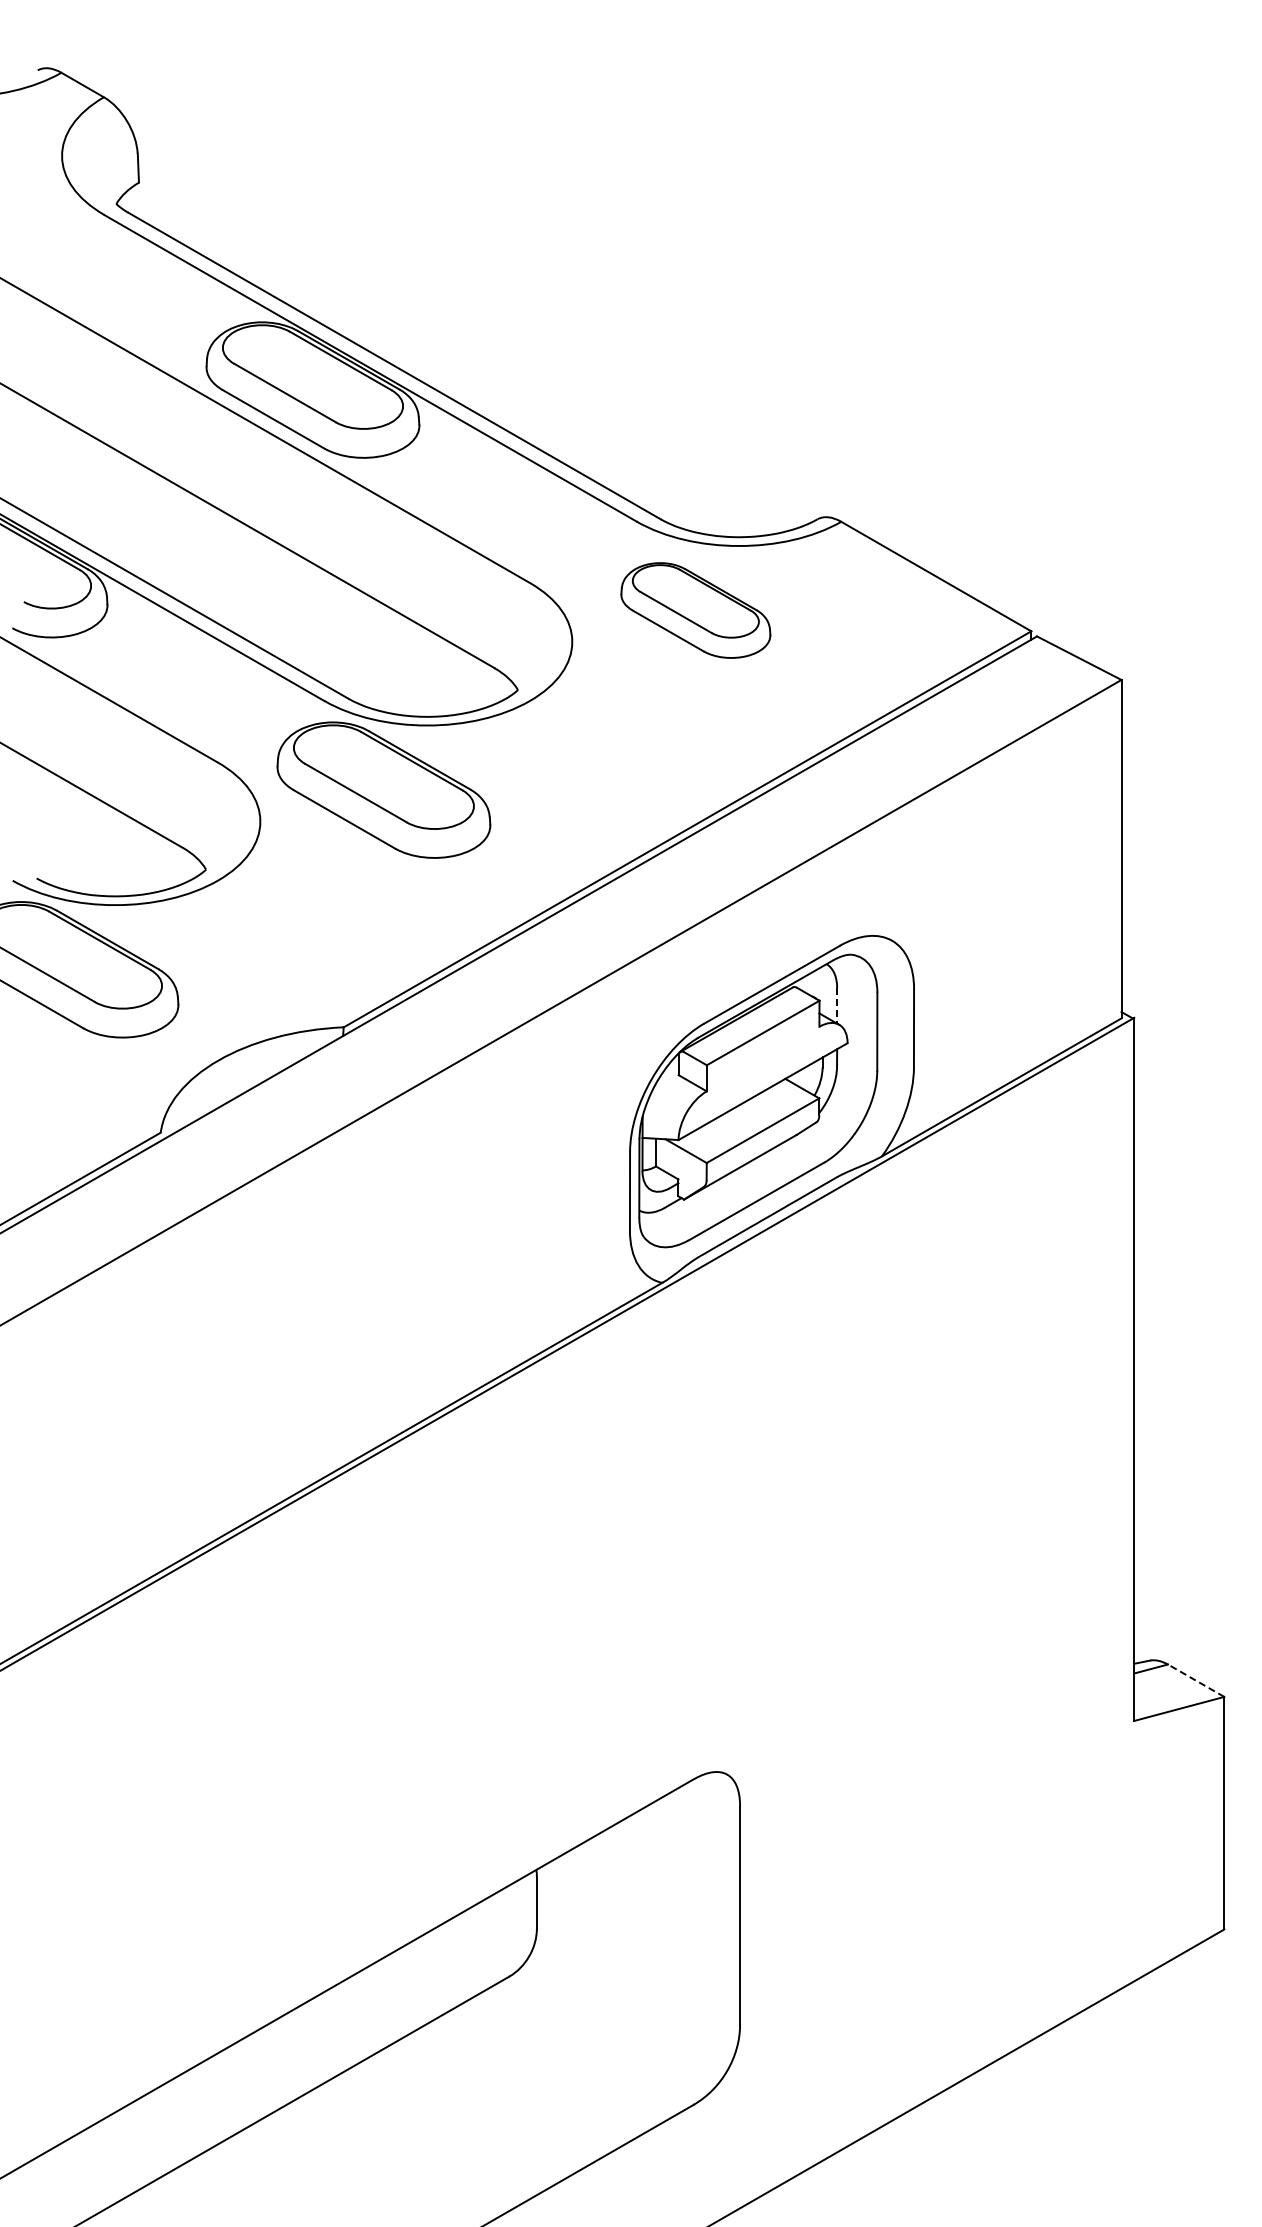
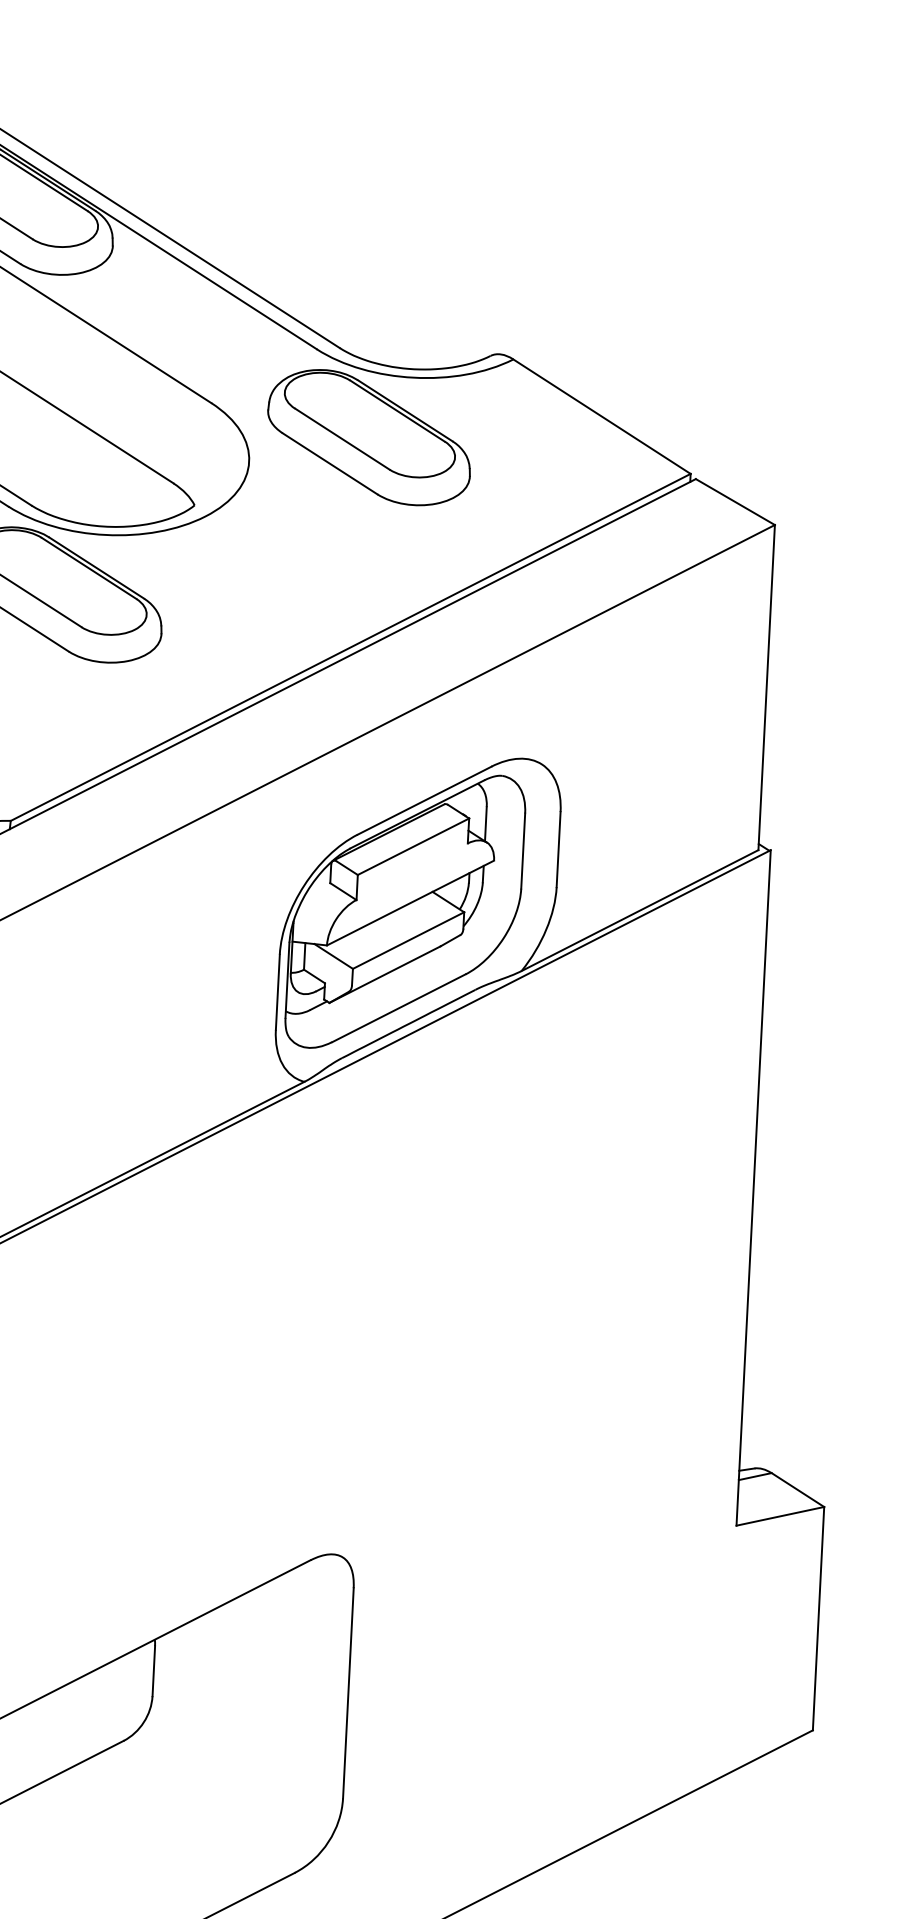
part: (695, 610) -> (369, 437), size x1.43
line: (837, 1005) -> (486, 823), dashed -> solid
line: (1195, 1680) -> (797, 1489), dashed -> solid

